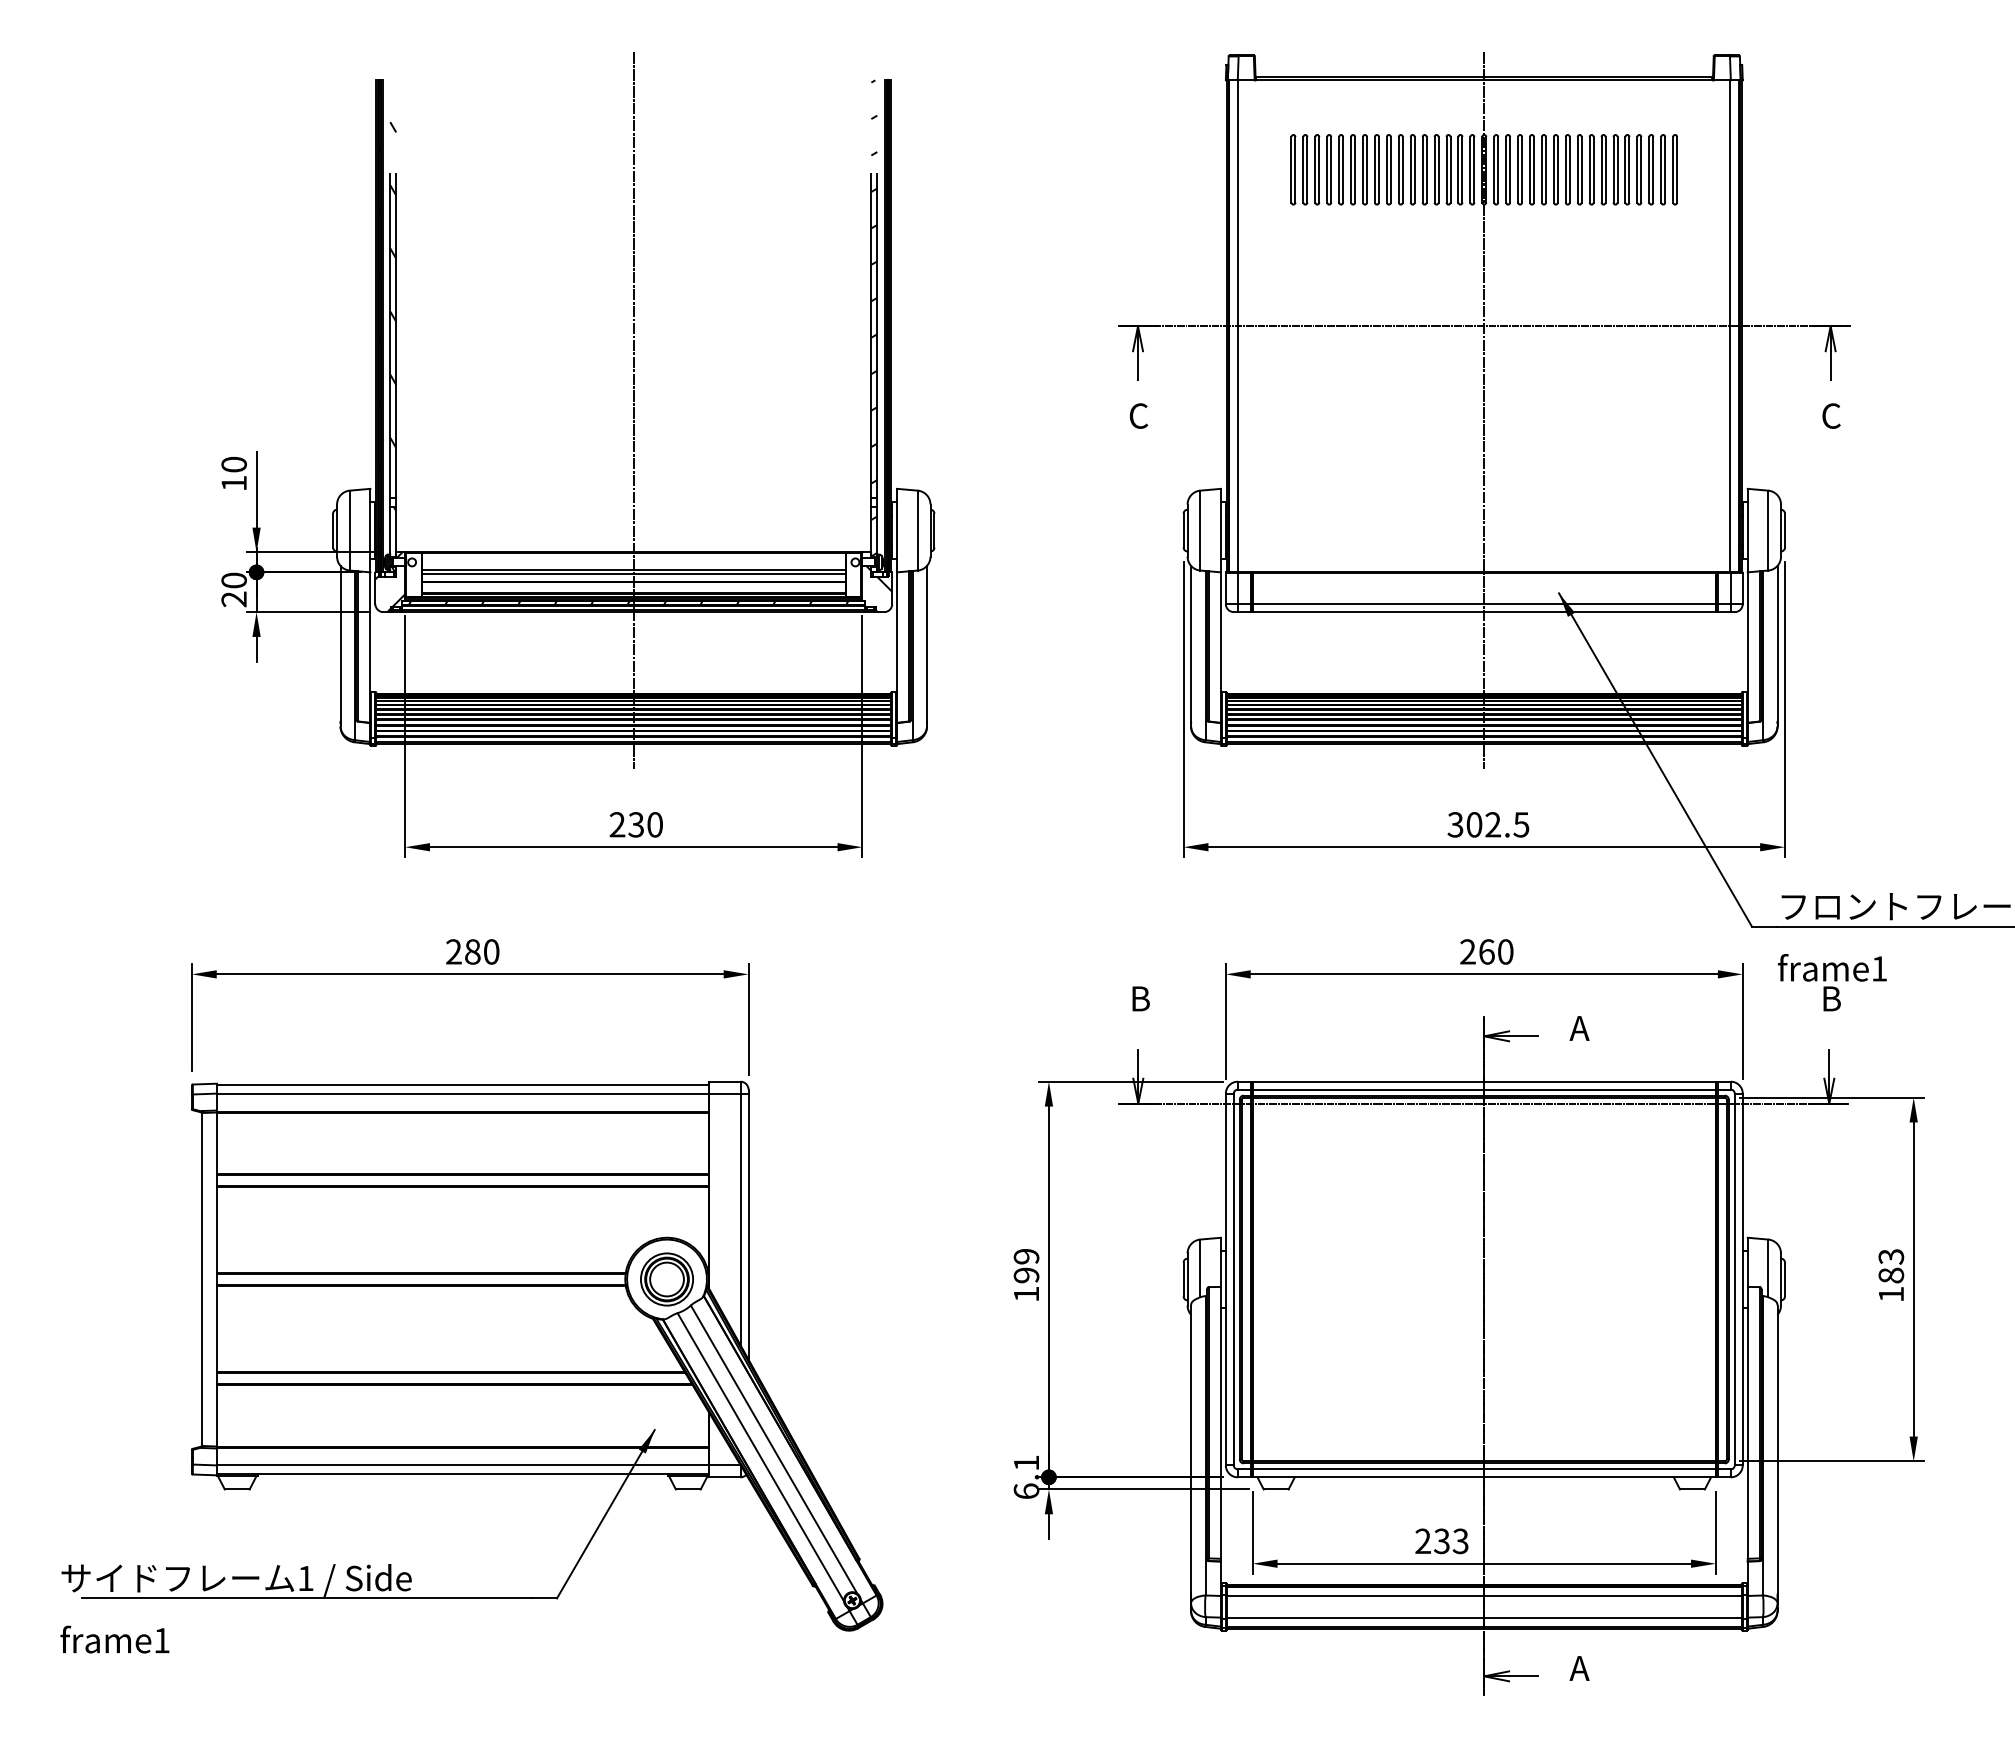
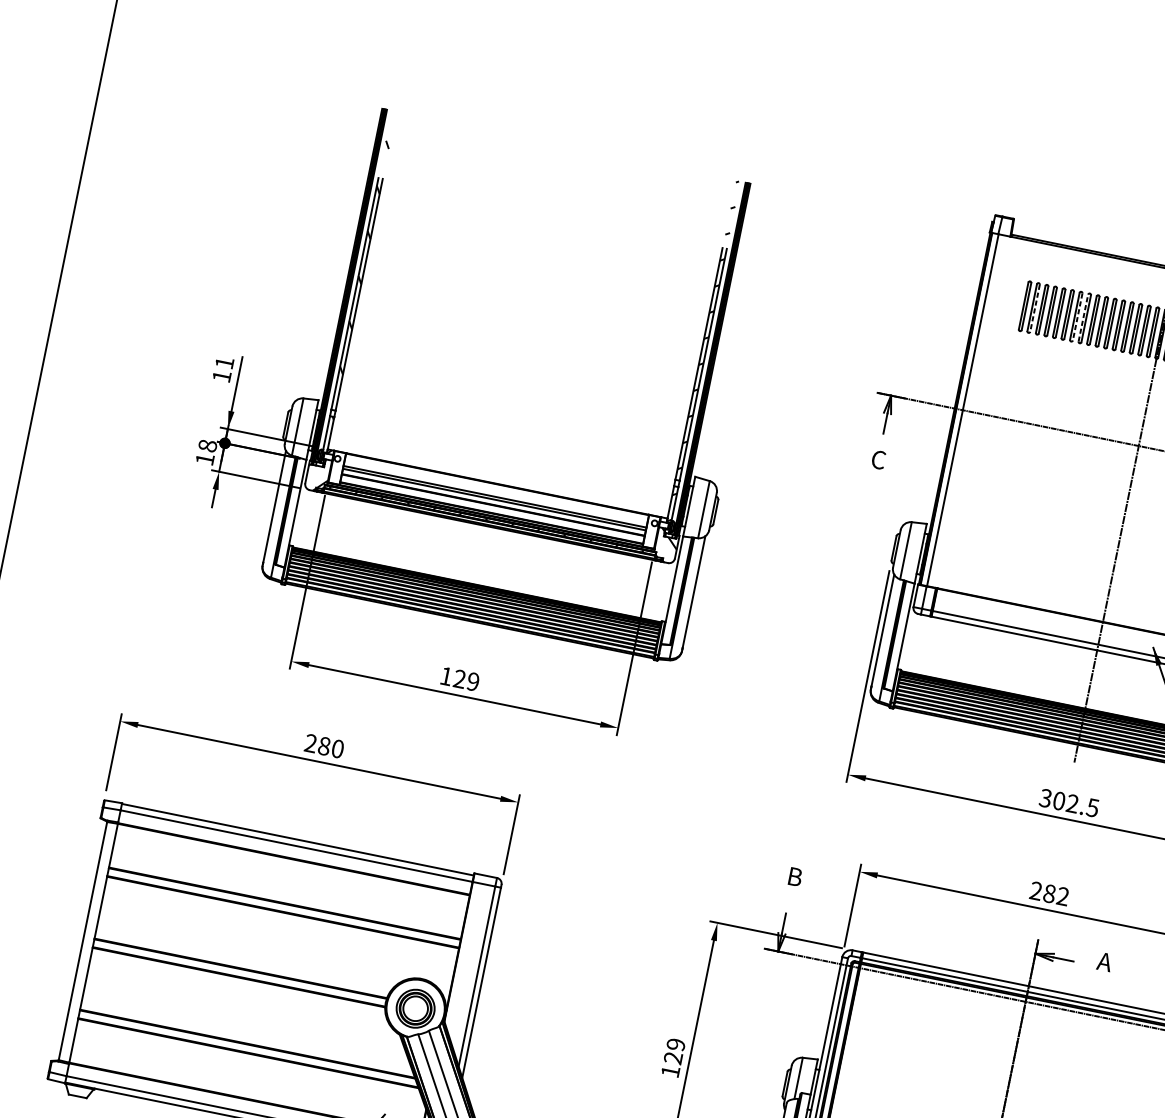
line: (1307, 169) -> (1035, 308), solid -> dashed
line: (1367, 169) -> (1078, 316), solid -> dashed
line: (1374, 169) -> (1083, 317), solid -> dashed
line: (633, 410) -> (518, 382), removed
text: (233, 464) -> (224, 362), 10 -> 11
text: (233, 589) -> (205, 452), 20 -> 18
text: (635, 824) -> (459, 678), 230 -> 129
text: (1496, 951) -> (1056, 894), 260 -> 282
text: (1026, 1275) -> (673, 1058), 199 -> 129

